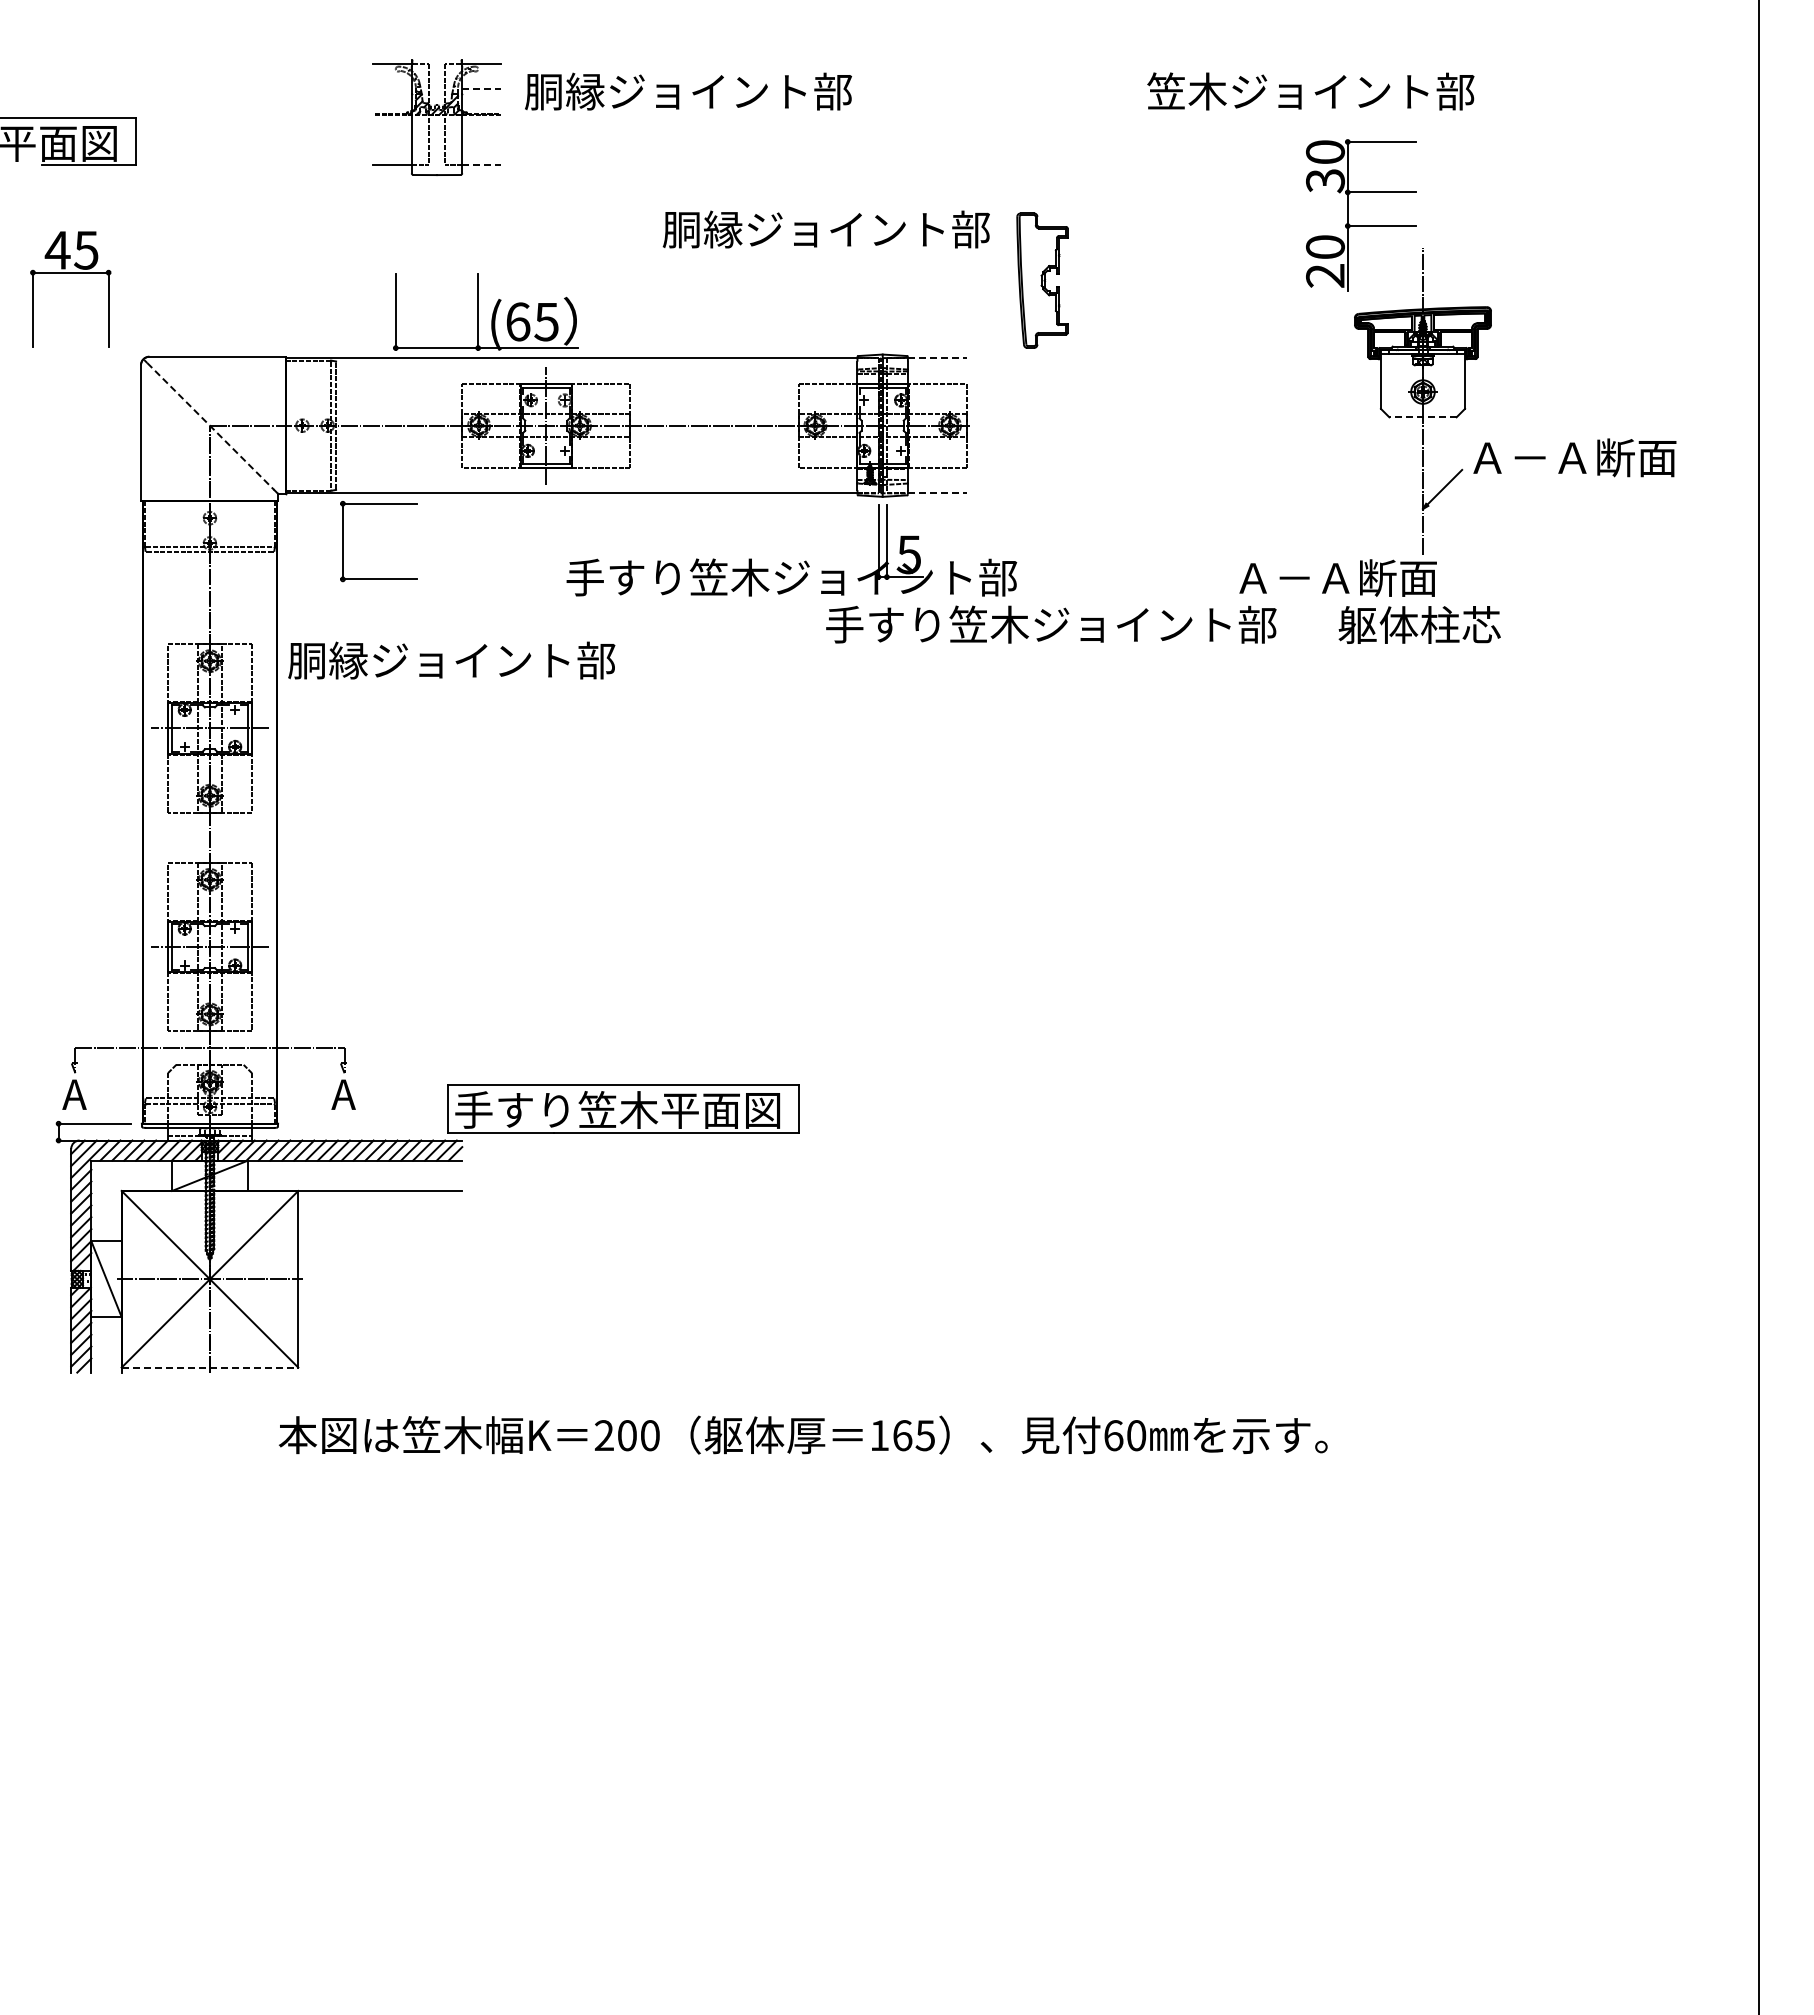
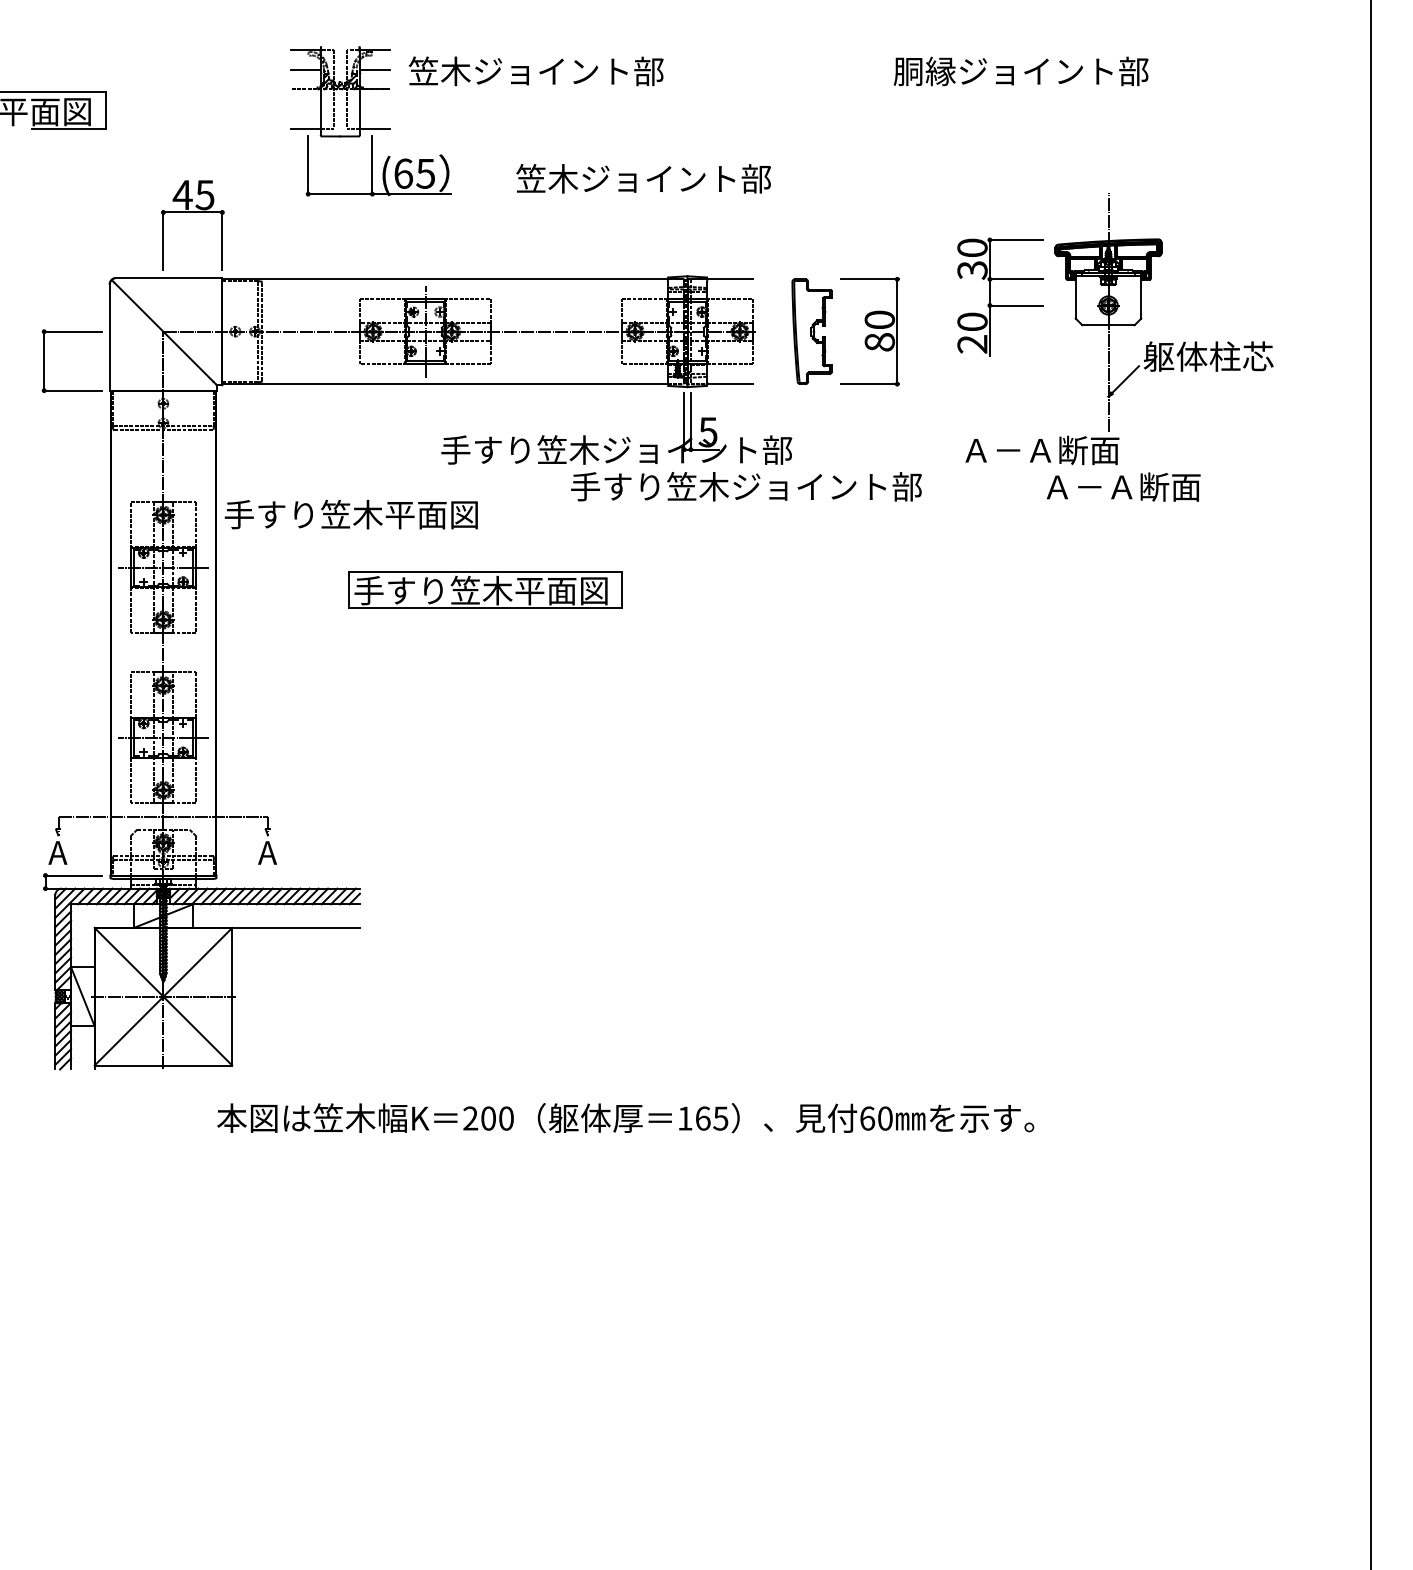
line: (392, 89) -> (305, 69), added
line: (481, 89) -> (374, 69), dashed -> solid
text: (564, 91) -> (439, 71), 胴縁ジョイント部 -> 笠木ジョイント部
text: (1186, 91) -> (924, 71), 笠木ジョイント部 -> 胴縁ジョイント部
line: (482, 165) -> (375, 128), dashed -> solid
part: (1361, 225) -> (1000, 305), moved
text: (702, 229) -> (547, 178), 胴縁ジョイント部 -> 笠木ジョイント部
part: (70, 273) -> (192, 213), moved
part: (1042, 280) -> (812, 331), moved
part: (478, 311) -> (372, 165), moved
line: (937, 358) -> (730, 279), dashed -> solid
line: (1422, 417) -> (1108, 325), dashed -> solid
part: (1116, 425) -> (869, 331), added
line: (210, 426) -> (163, 332), dashed -> solid
text: (1572, 457) -> (1224, 356), Ａ－Ａ断面 -> 躯体柱芯
line: (937, 492) -> (730, 383), dashed -> solid
part: (343, 541) -> (44, 361), moved
text: (1051, 624) -> (746, 486), moved
text: (1439, 624) -> (1121, 486), 躯体柱芯 -> Ａ－Ａ断面
text: (451, 660) -> (351, 514), 胴縁ジョイント部 -> 手すり笠木平面図
part: (623, 1108) -> (485, 589), moved
line: (210, 1367) -> (163, 1065), dashed -> solid

